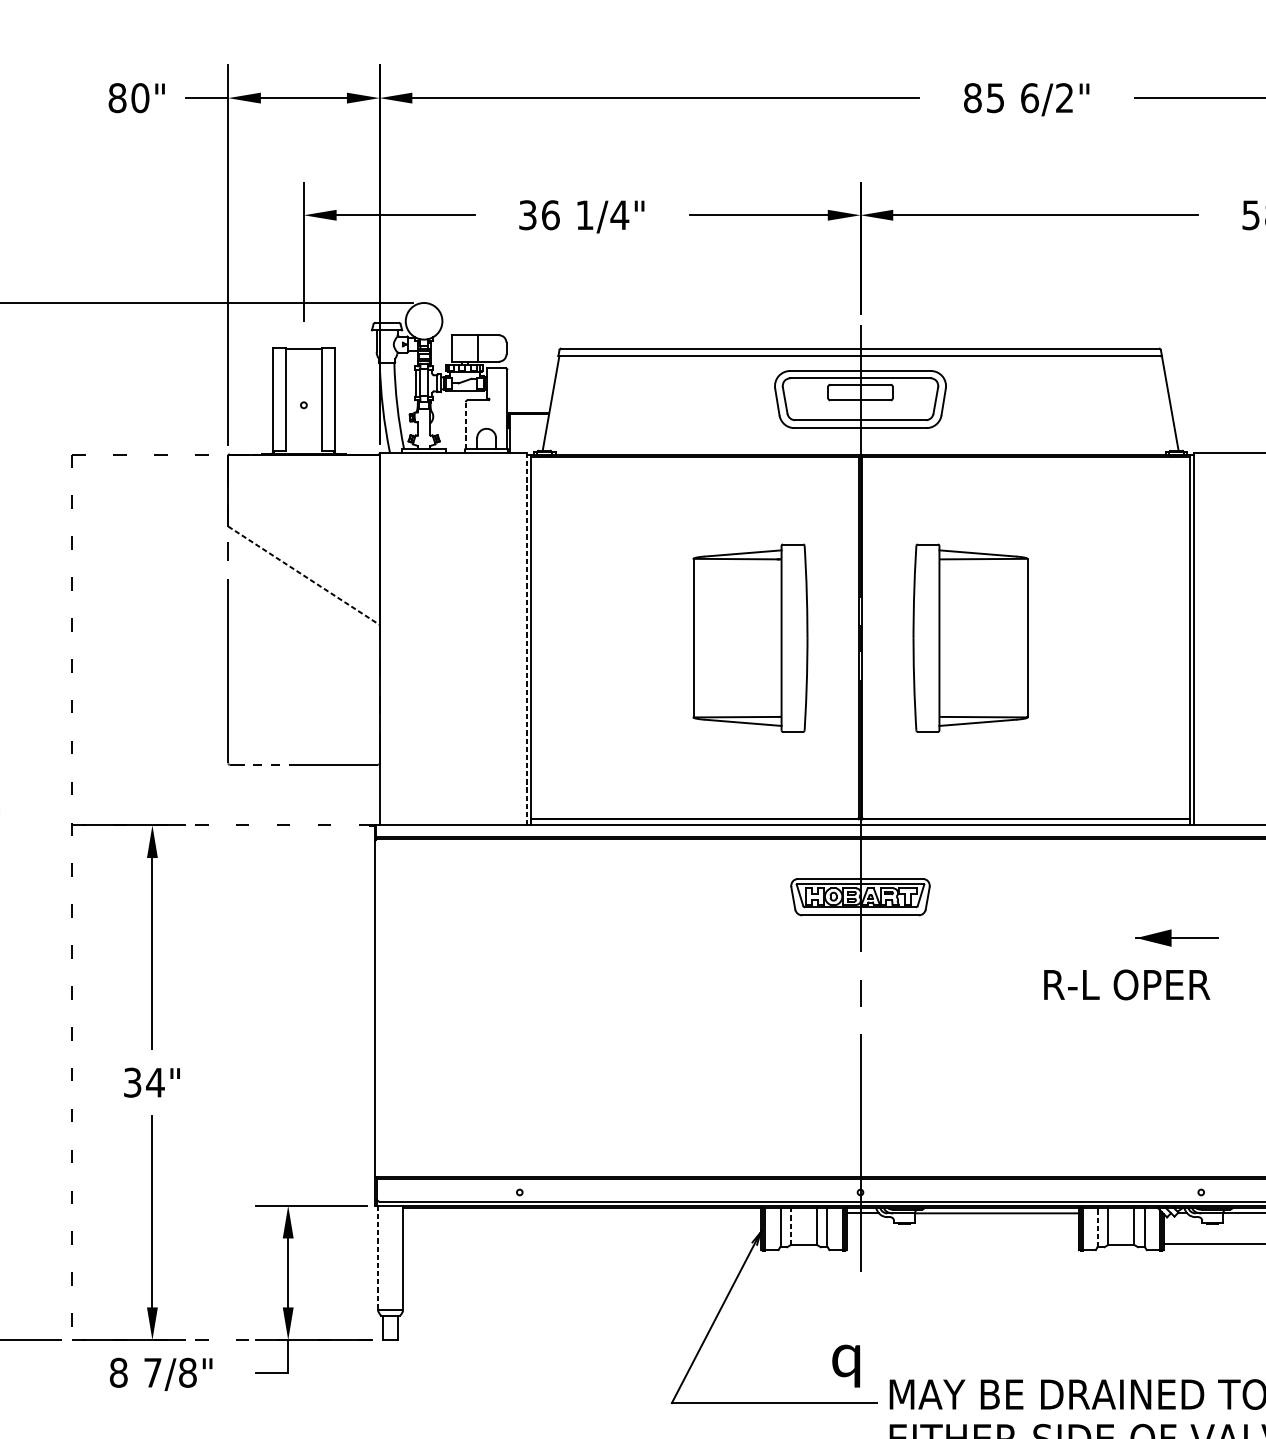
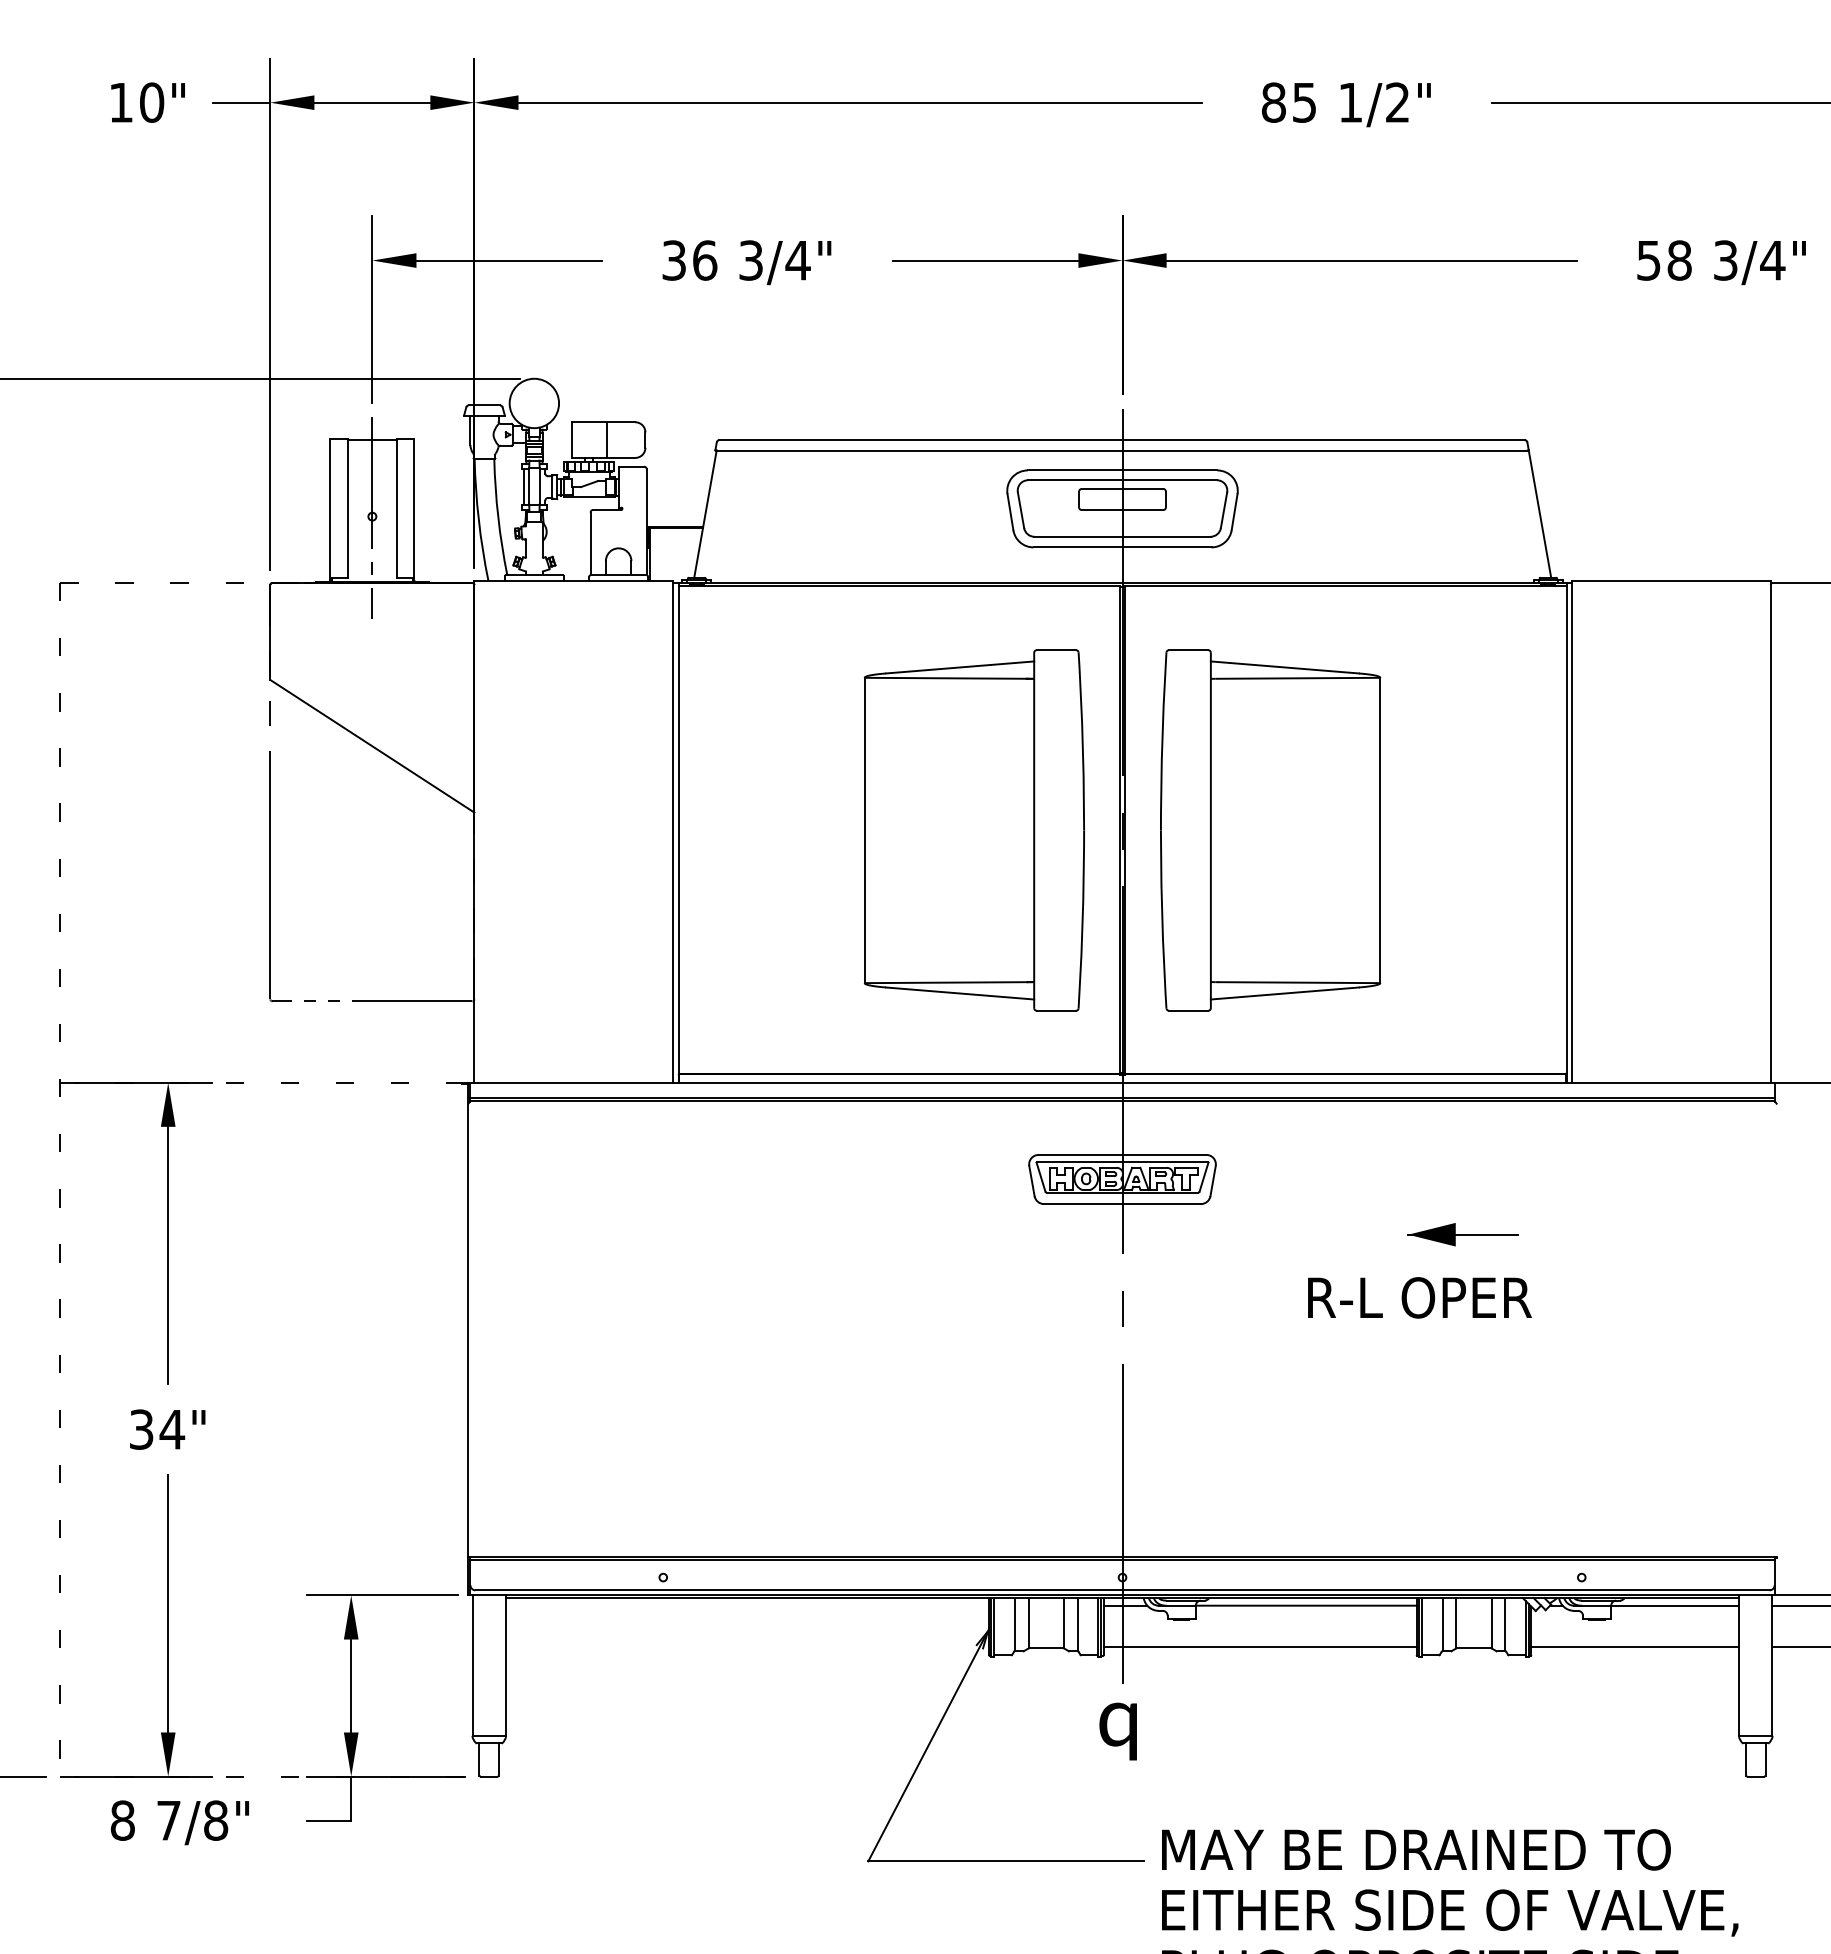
text: (117, 97) -> (121, 102), 80" -> 10"
text: (1029, 97) -> (1350, 102), 6/2" -> 1/2"
text: (584, 215) -> (750, 260), 1/4" -> 3/4"
line: (303, 406) -> (372, 518), added
line: (465, 425) -> (590, 543), dashed -> solid
line: (303, 575) -> (372, 746), dashed -> solid
line: (527, 638) -> (673, 831), dashed -> solid
part: (749, 638) -> (973, 830), size x1.43
part: (970, 638) -> (1270, 830), size x1.43
part: (1176, 937) -> (1462, 1234), moved
text: (1126, 984) -> (1419, 1297), moved
line: (790, 1225) -> (1028, 1622), dashed -> solid
line: (1097, 1227) -> (1442, 1624), dashed -> solid
line: (962, 1243) -> (1259, 1646), added
line: (378, 1258) -> (472, 1666), dashed -> solid
text: (845, 1366) -> (1117, 1731), moved

